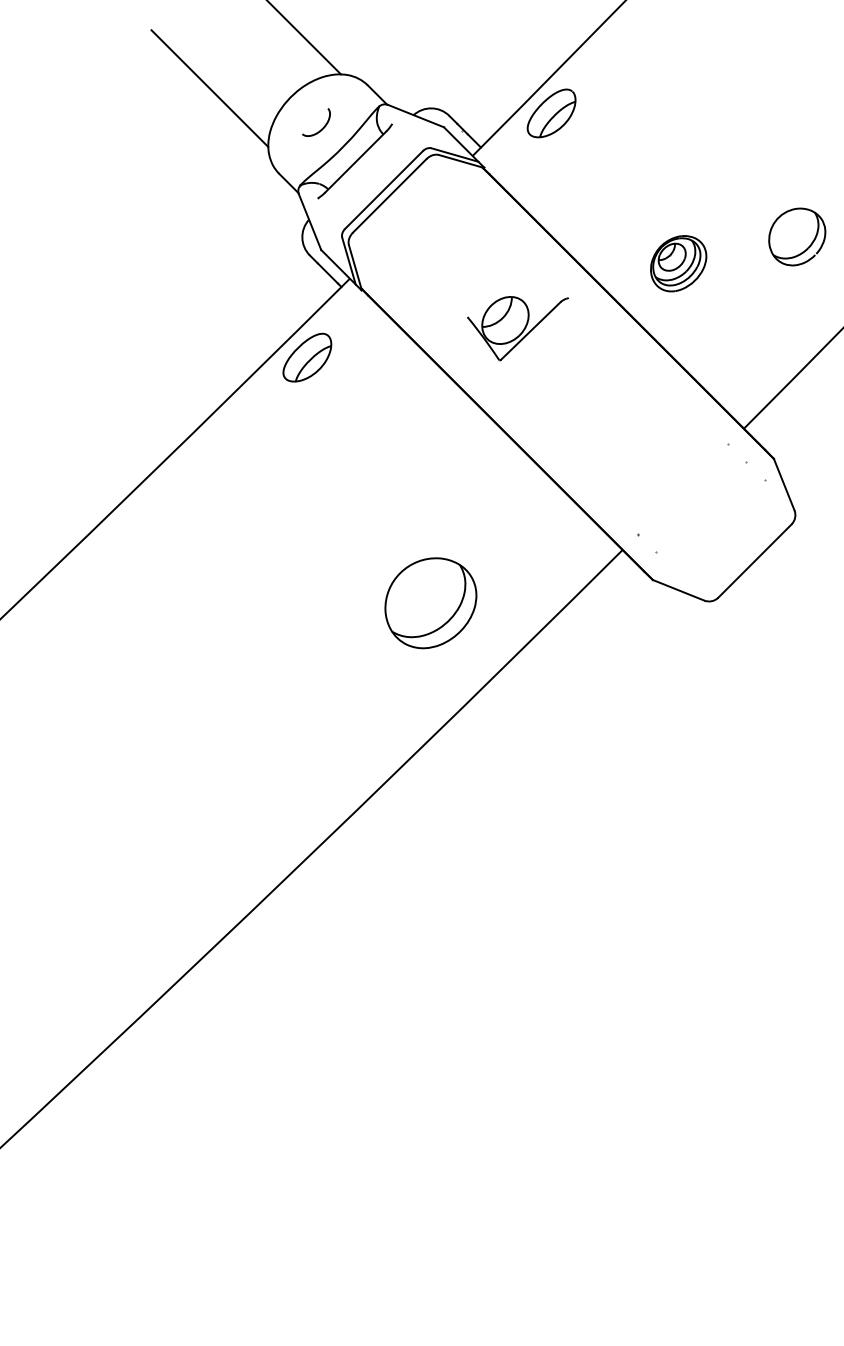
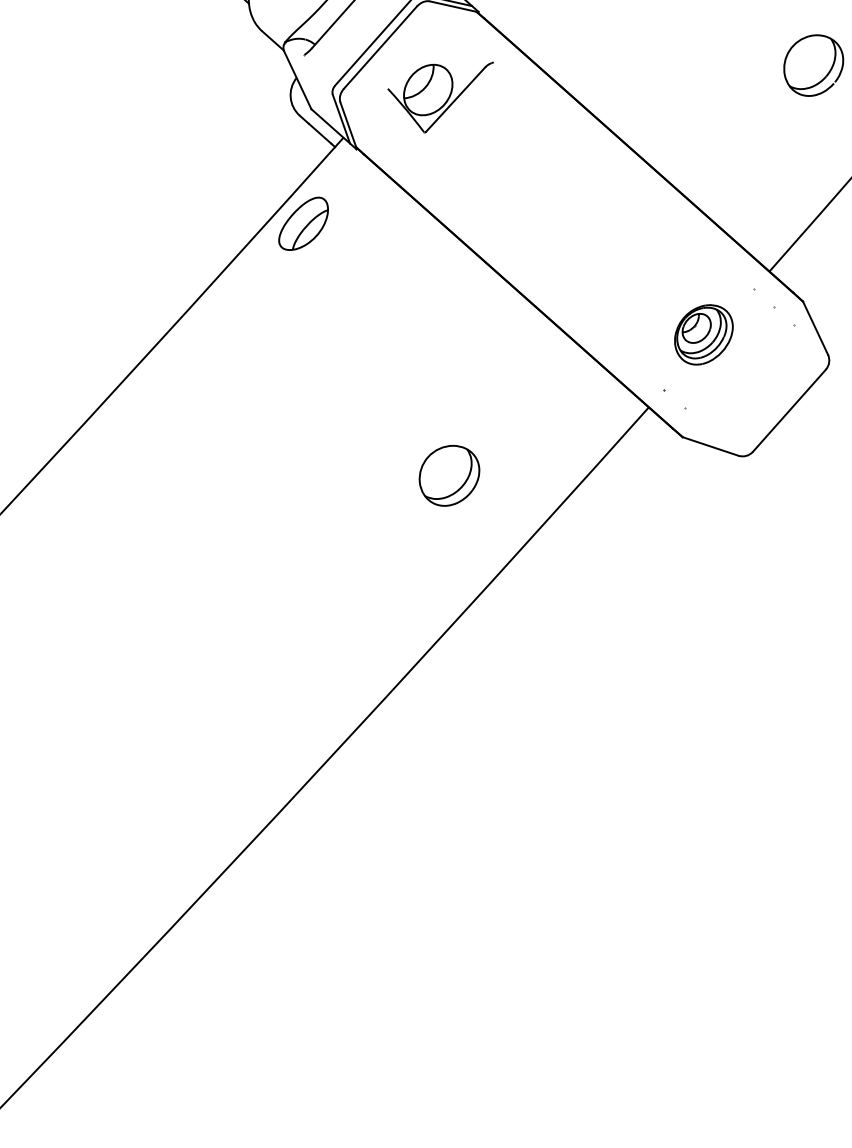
part: (678, 263) -> (703, 334), moved
part: (517, 328) -> (441, 97), moved
part: (430, 603) -> (449, 475), size x0.62

